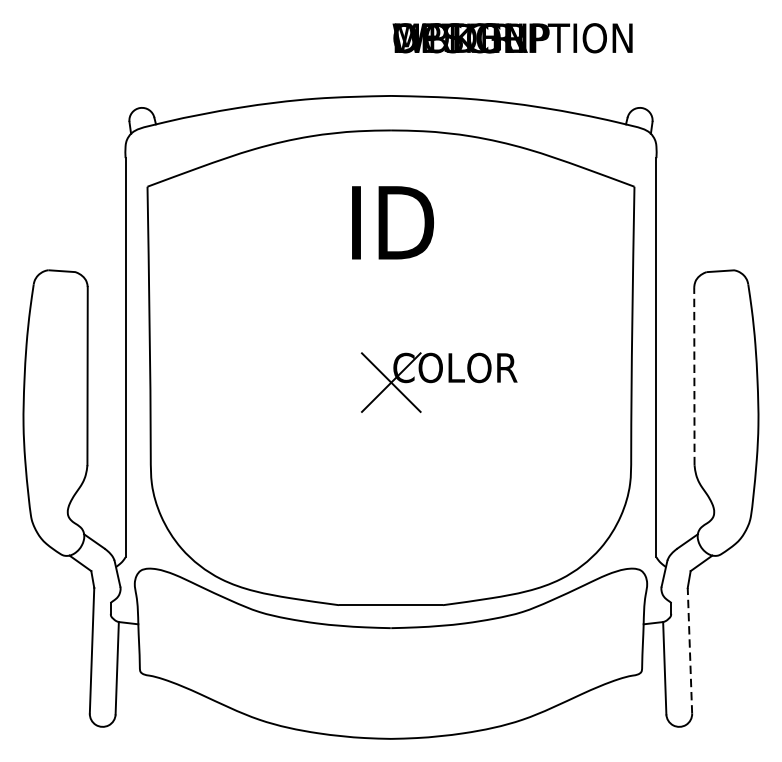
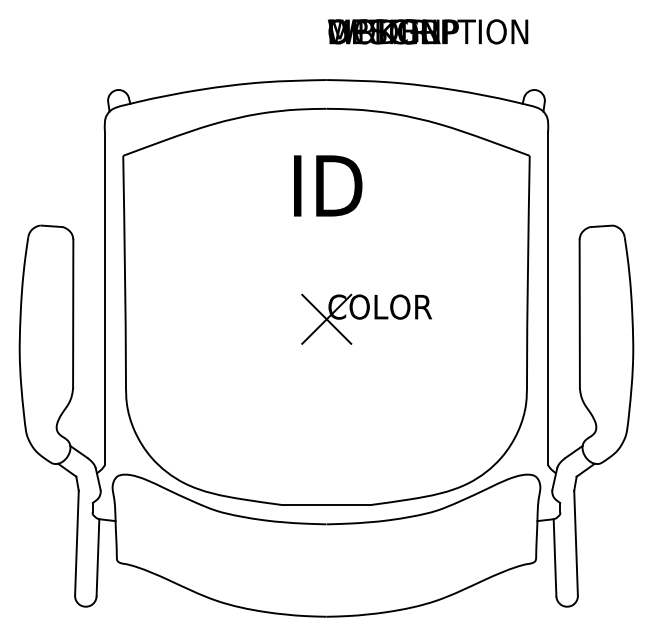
line: (694, 375) -> (579, 313), dashed -> solid
line: (690, 649) -> (576, 542), dashed -> solid

